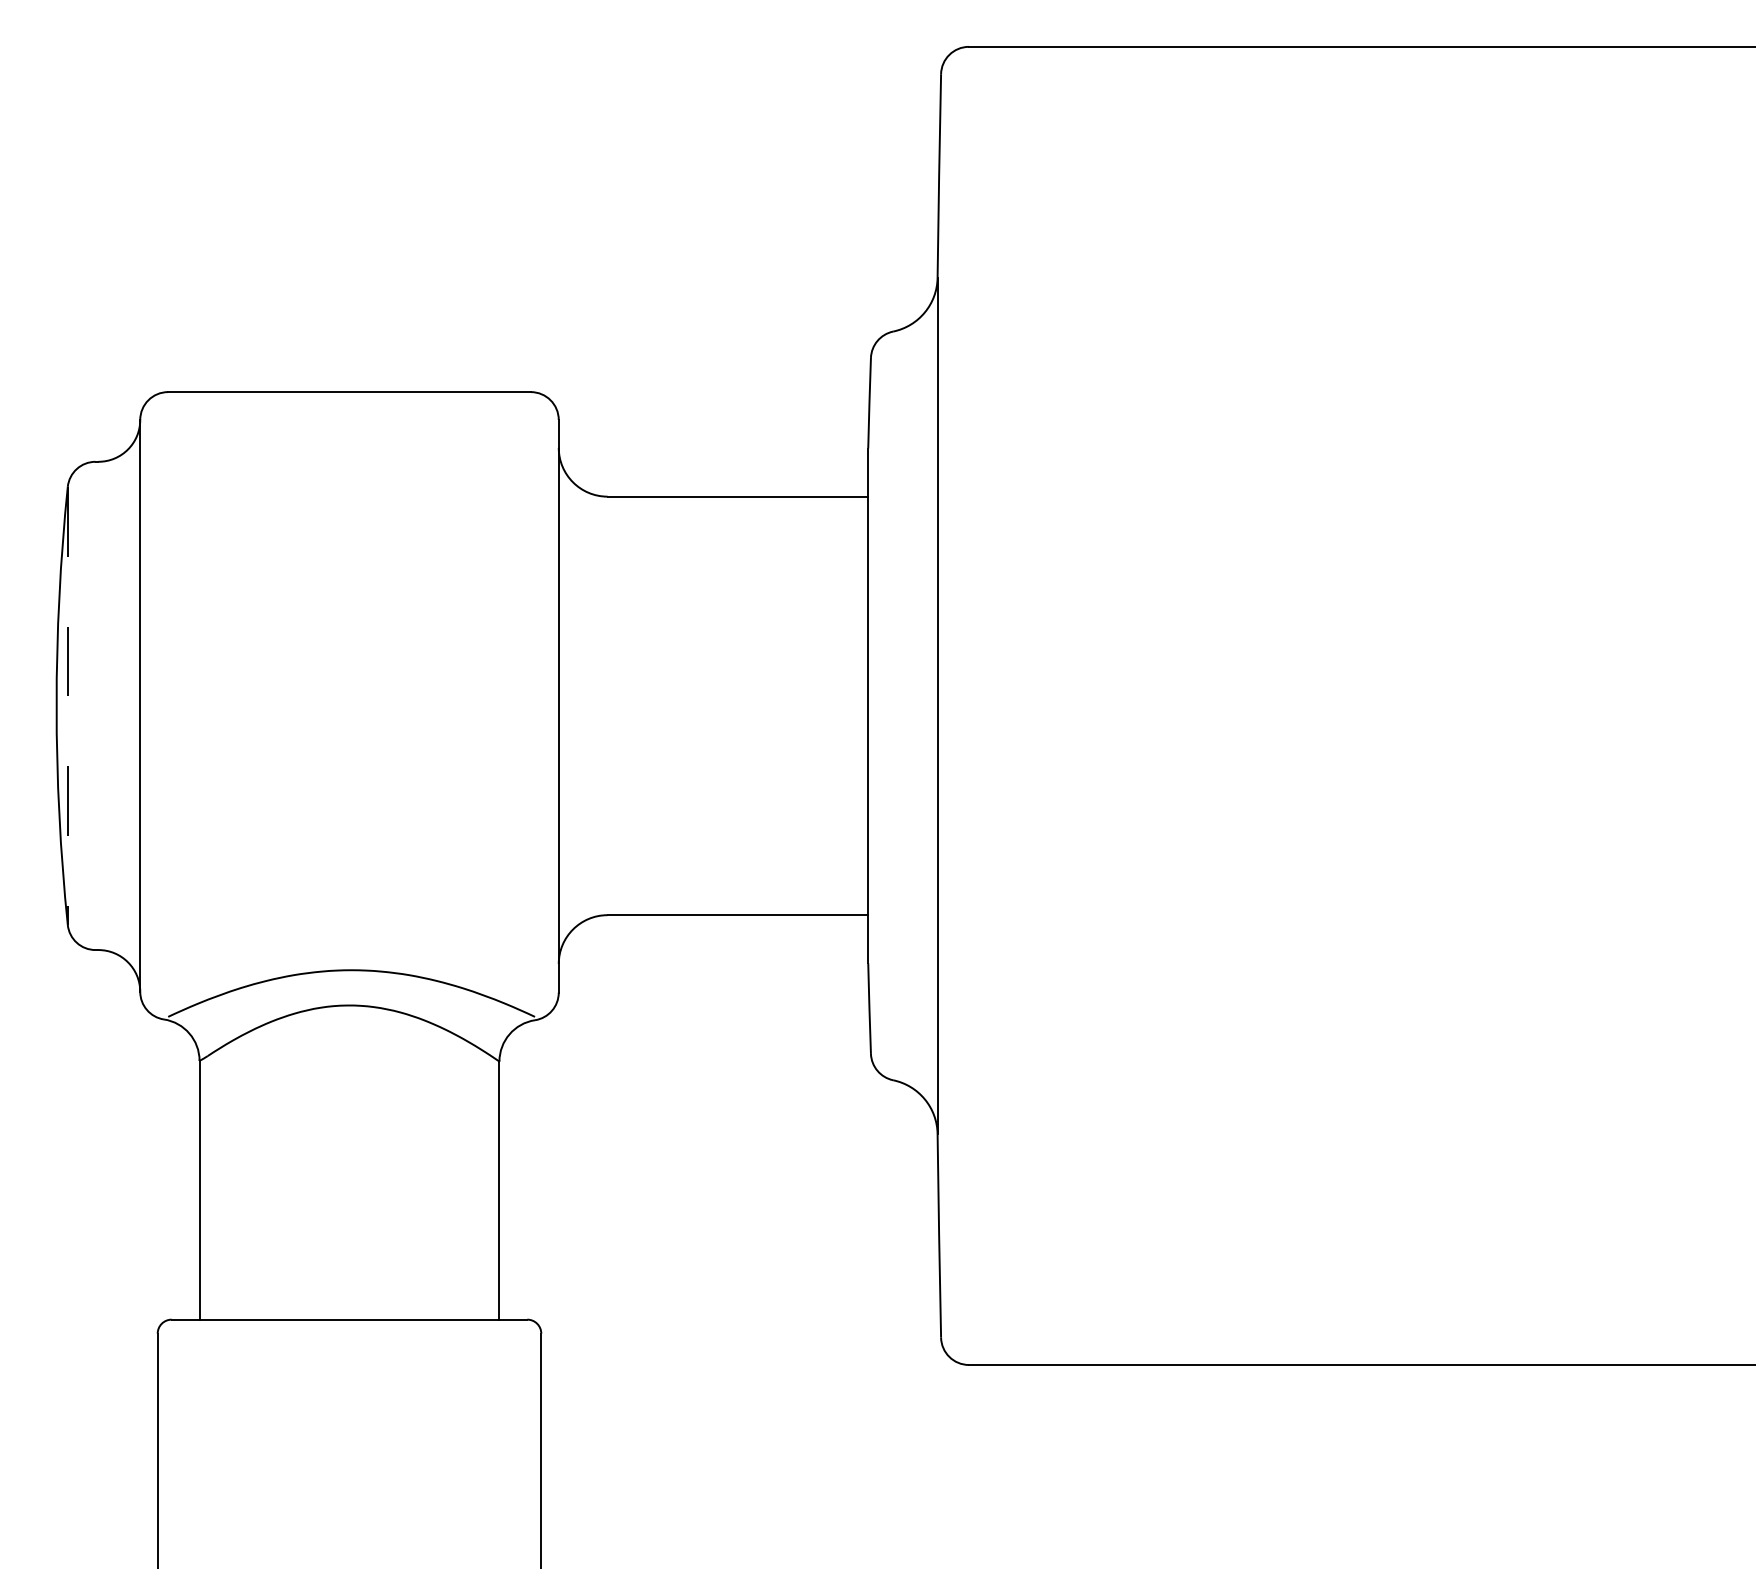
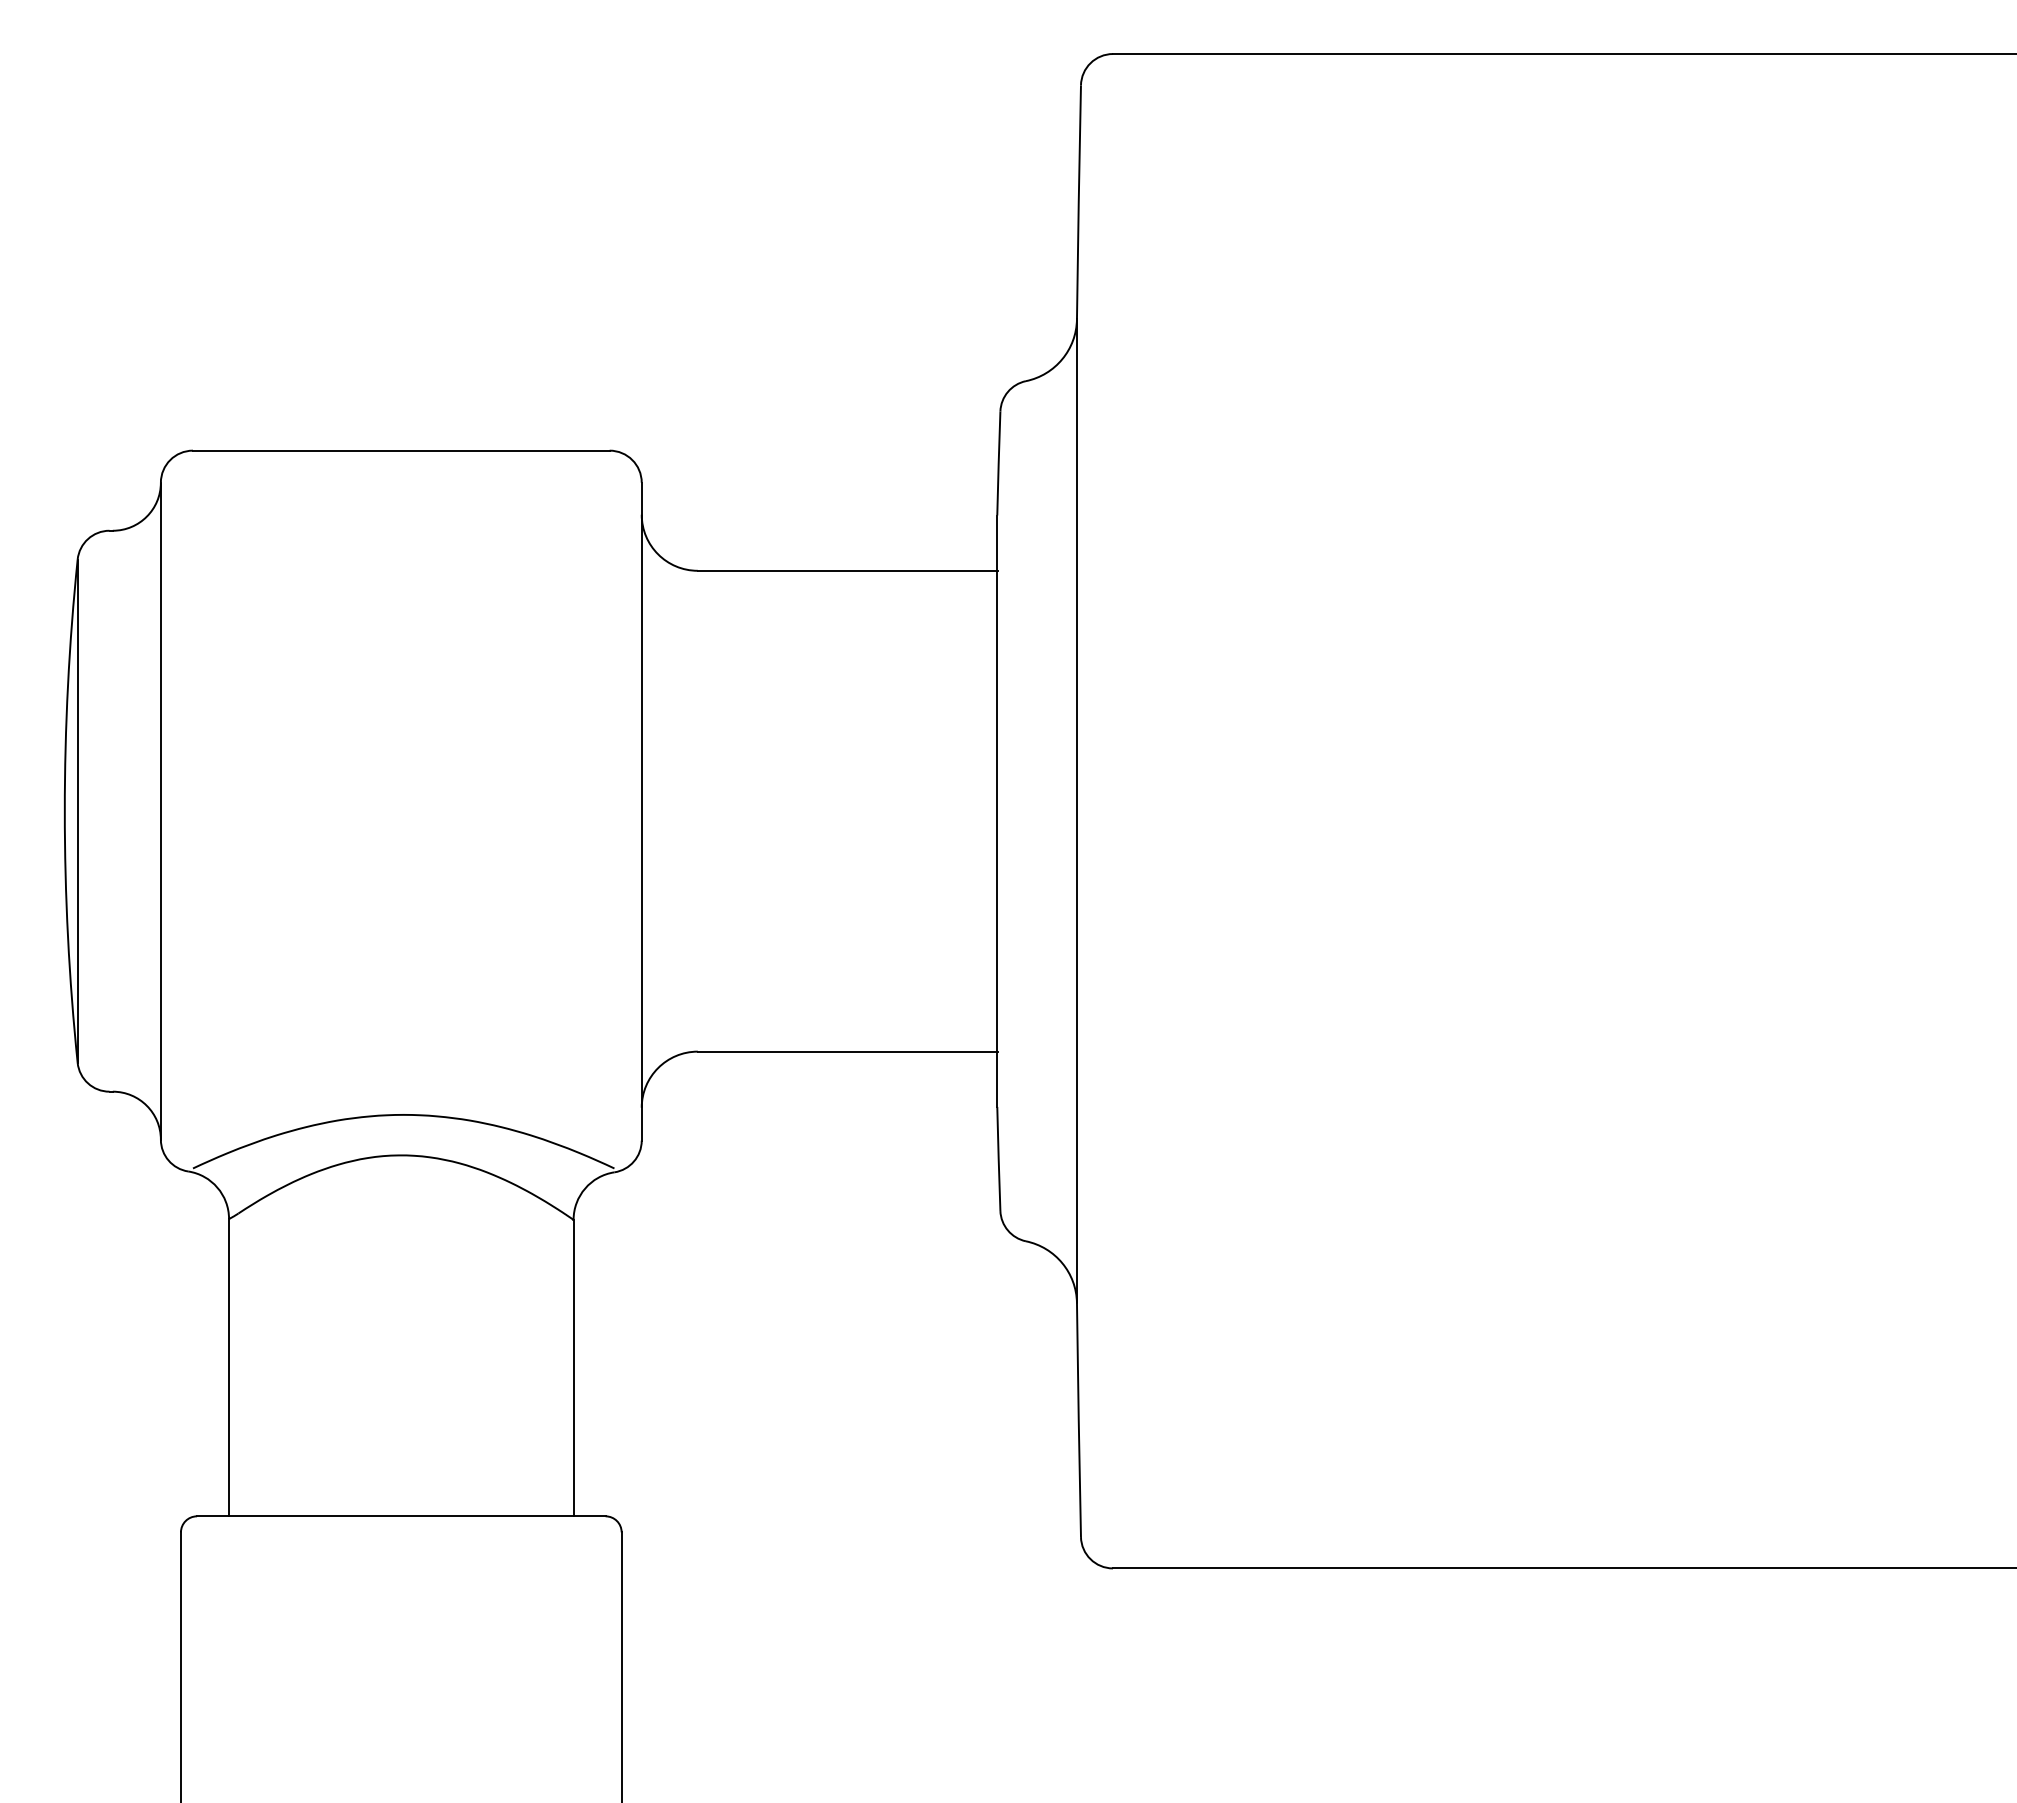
line: (67, 706) -> (77, 811), dashed -> solid

